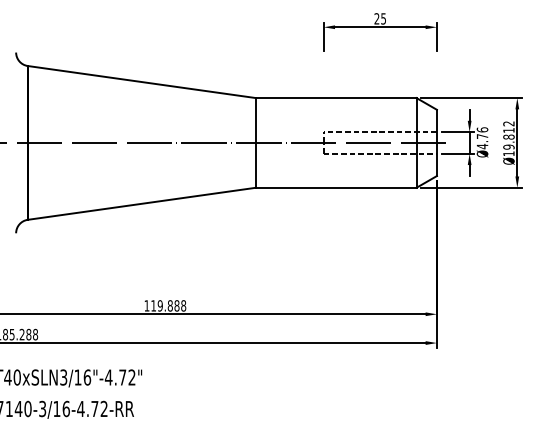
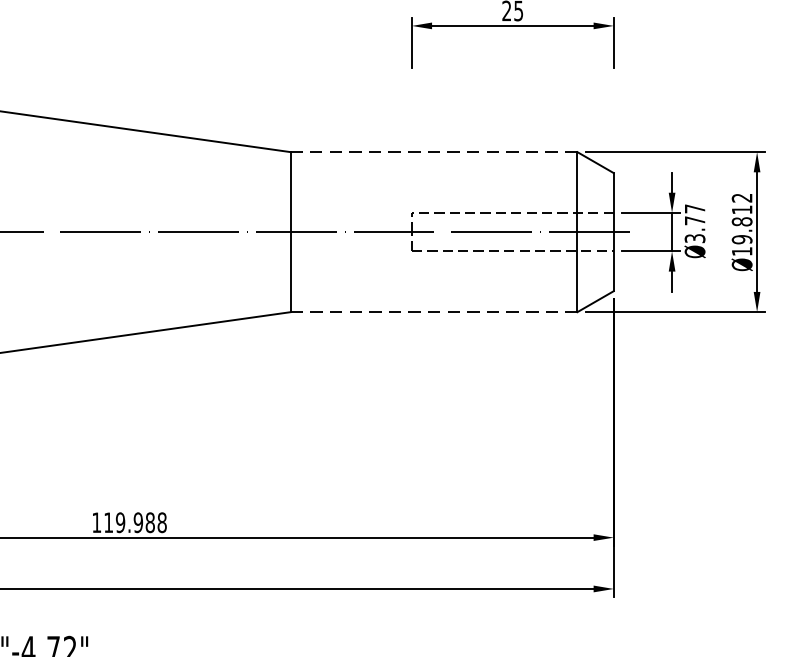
line: (335, 98) -> (432, 152), solid -> dashed
text: (482, 138) -> (695, 224), Ø4.76 -> Ø3.77
line: (336, 187) -> (434, 311), solid -> dashed
text: (169, 305) -> (136, 522), 119.888 -> 119.988

